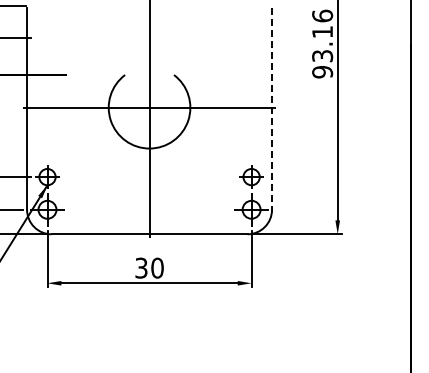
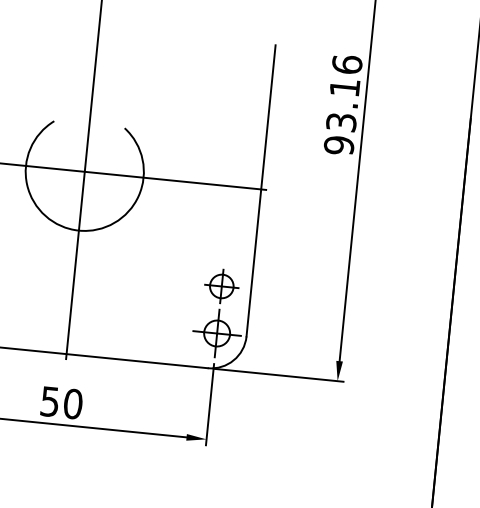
line: (272, 109) -> (261, 192), dashed -> solid
text: (141, 267) -> (50, 400), 30 -> 50

